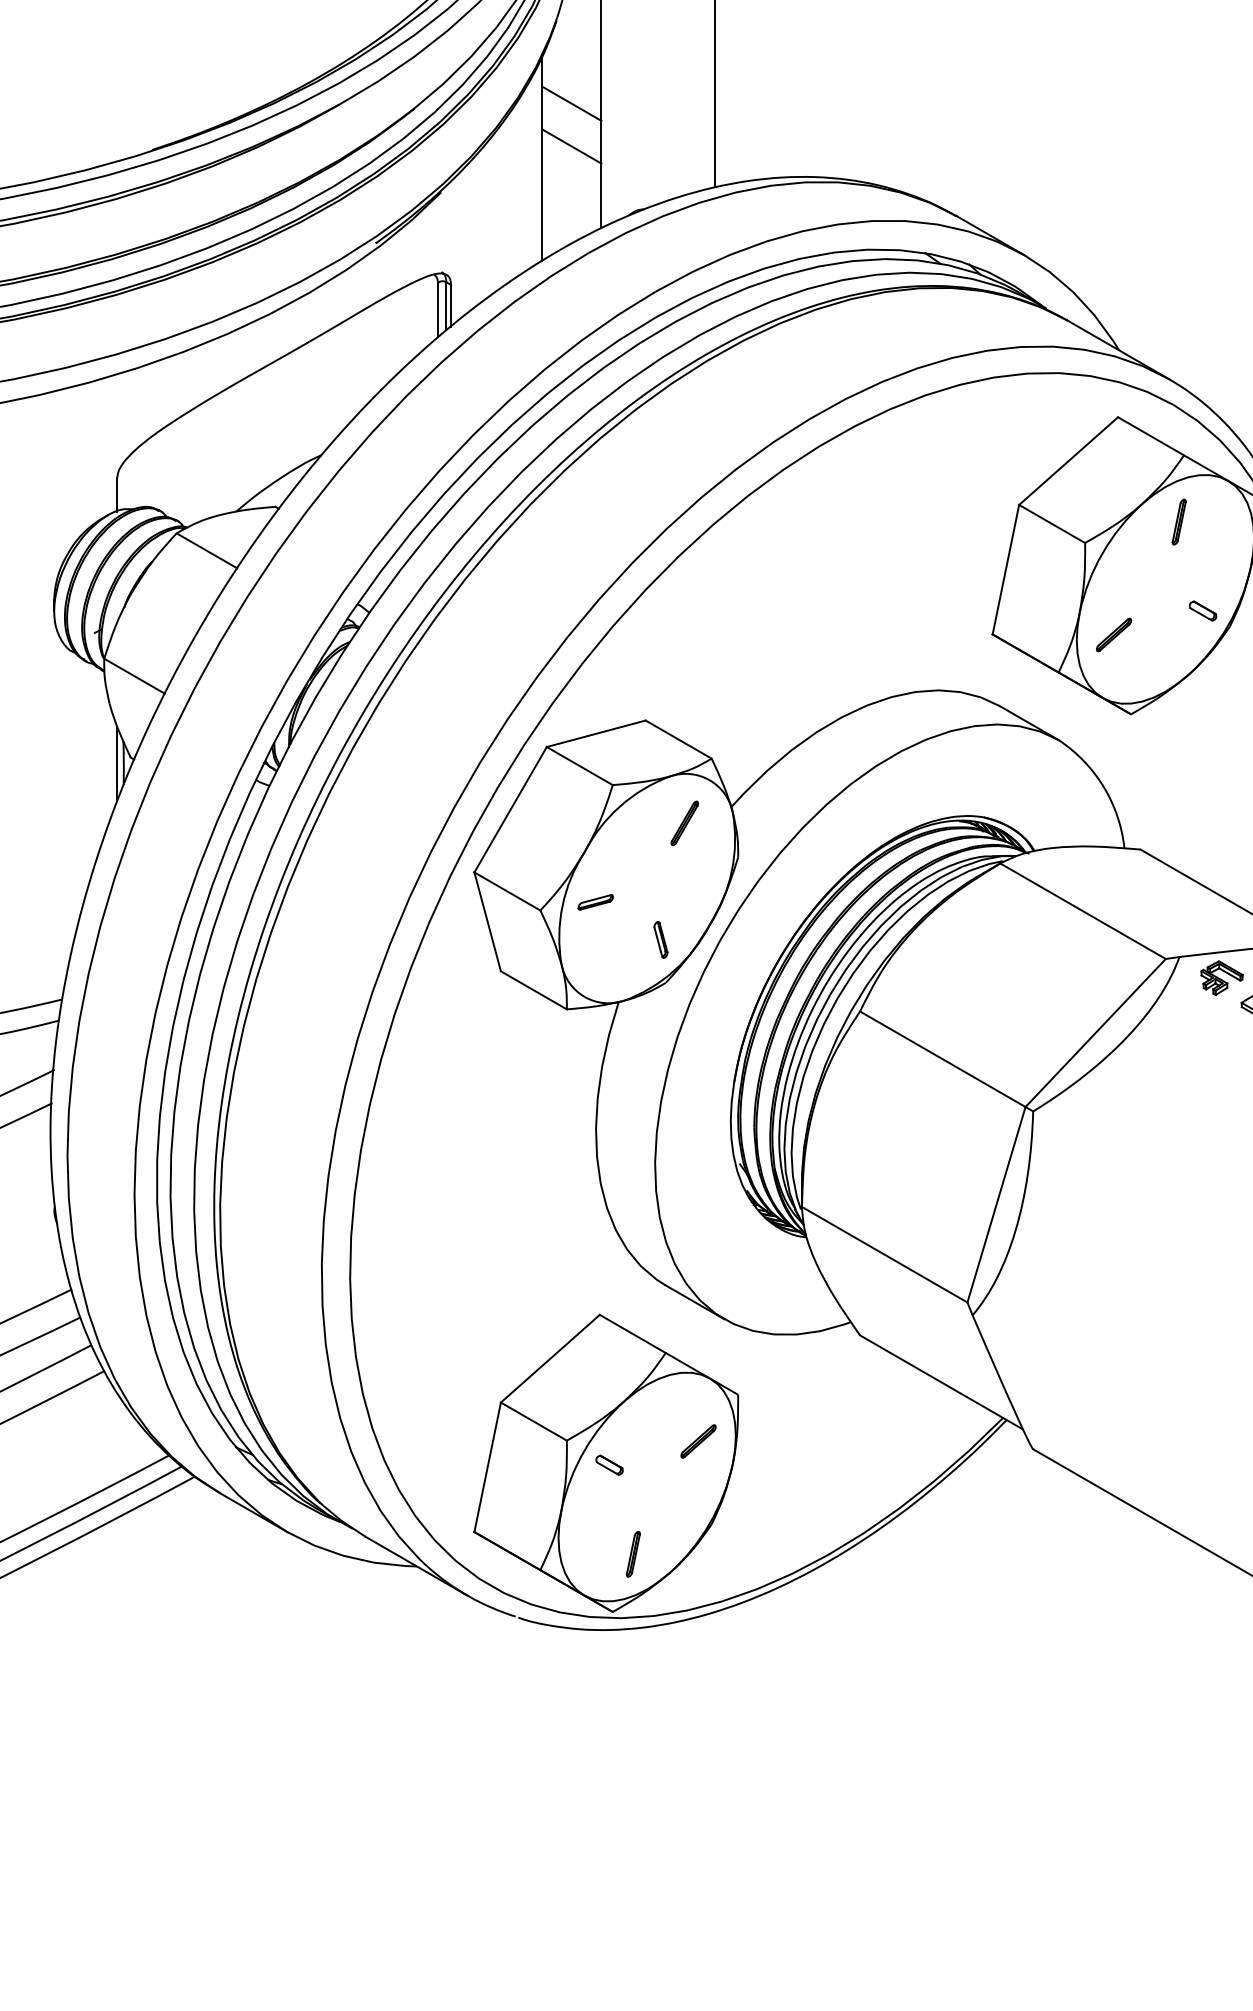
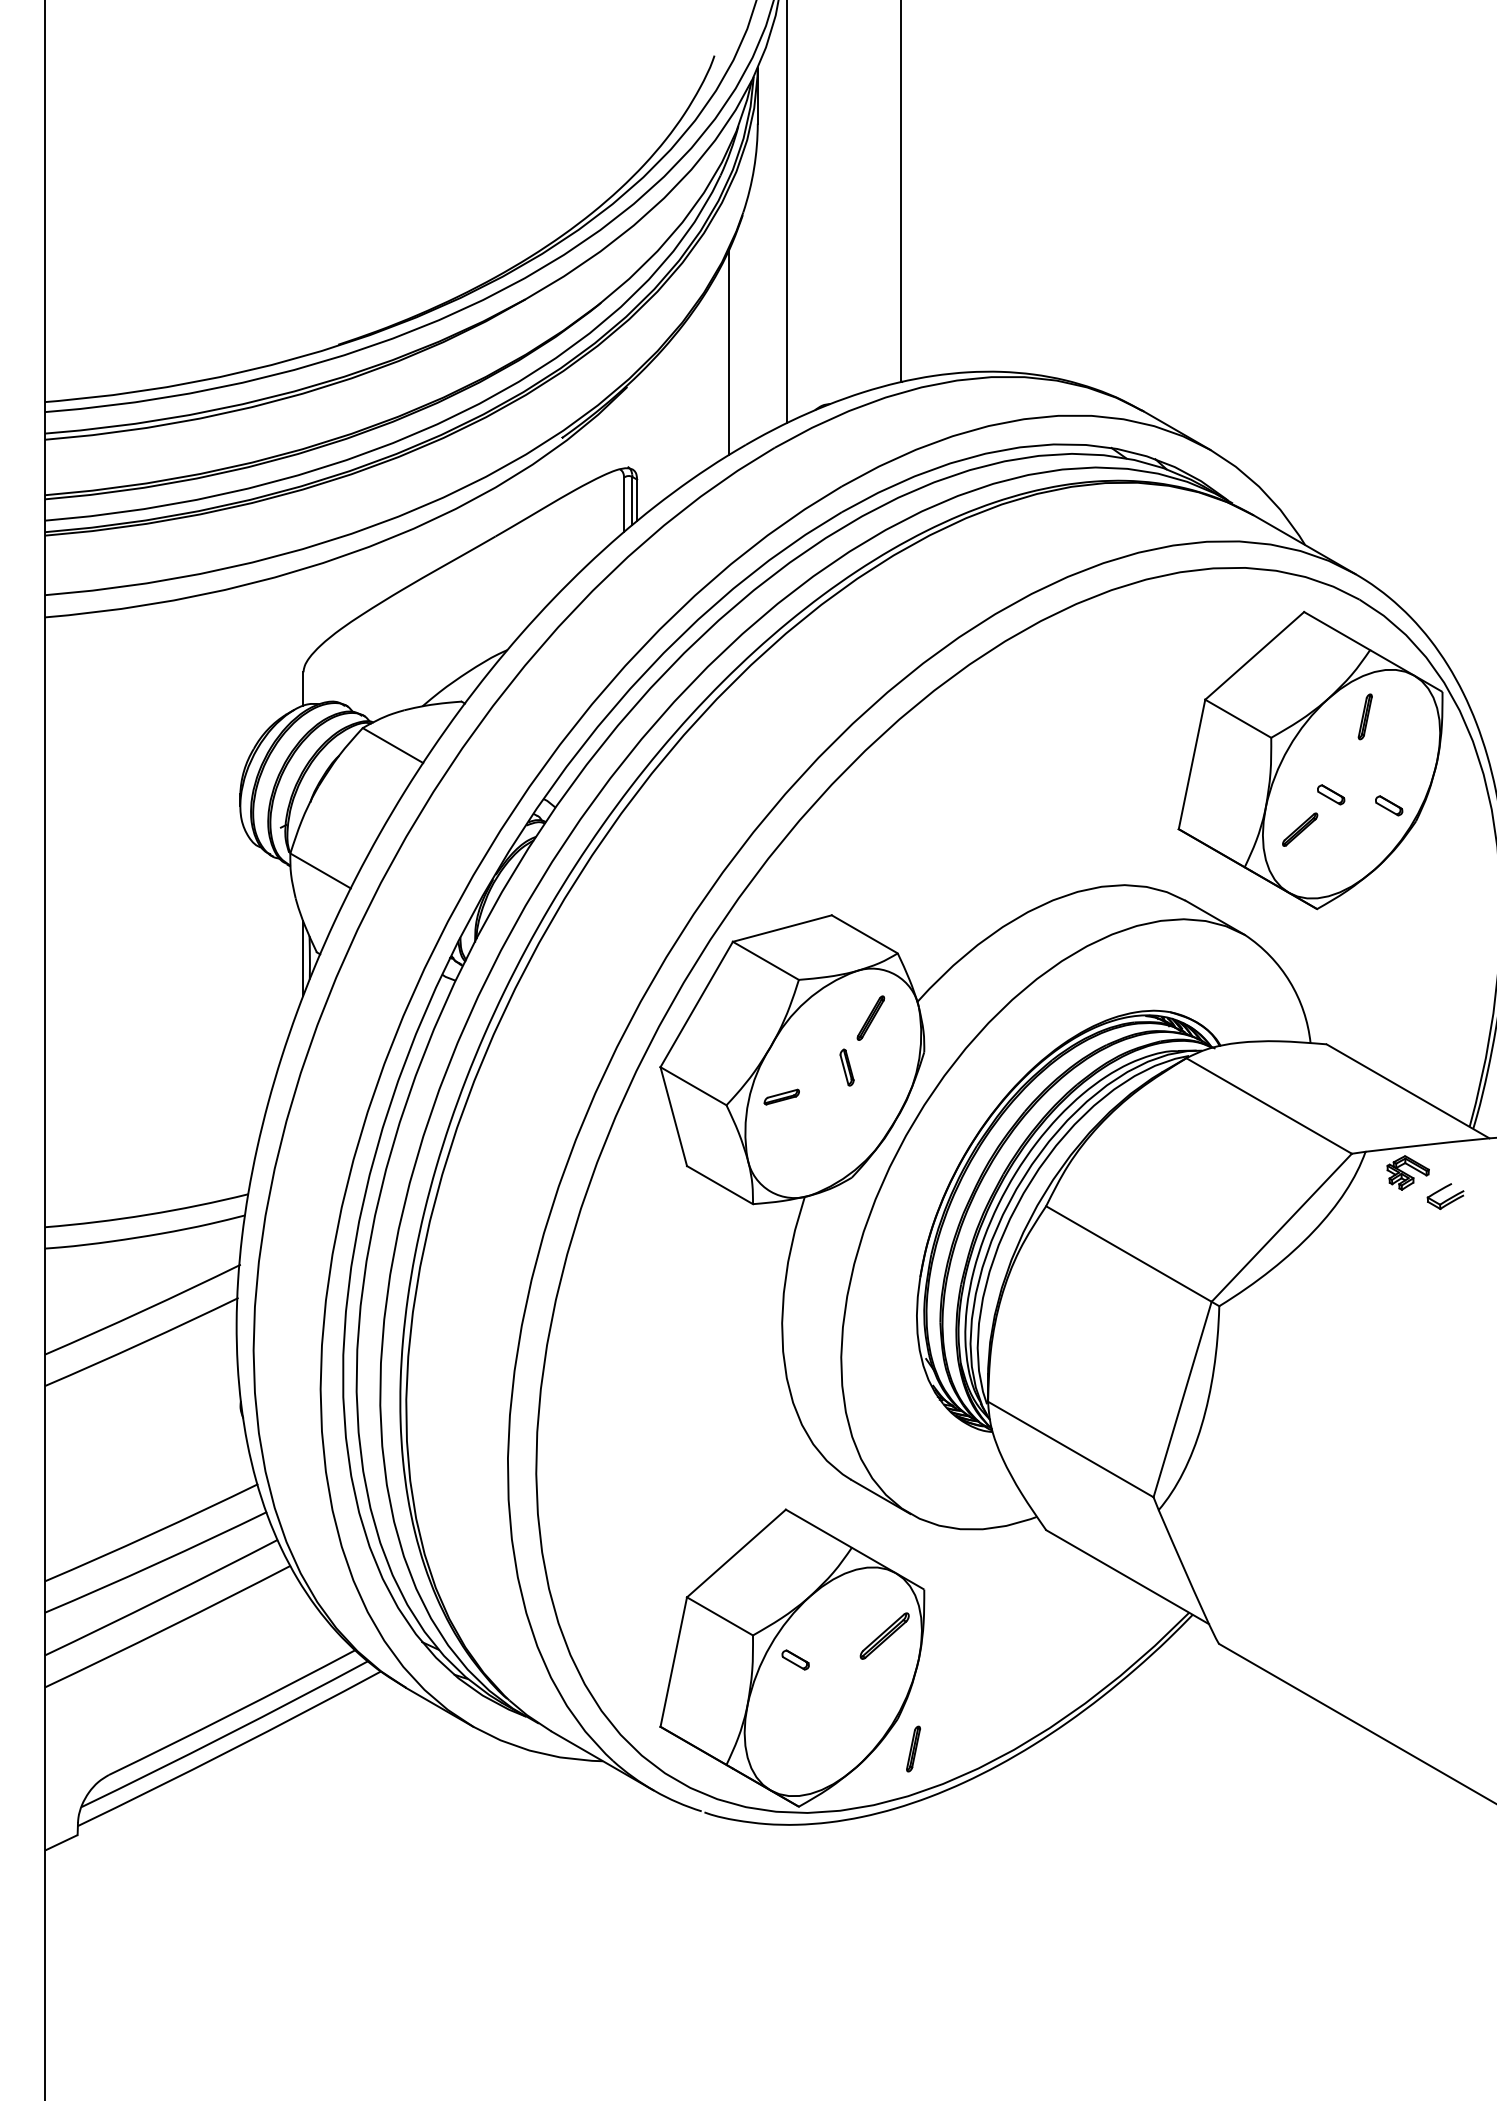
line: (571, 103) -> (757, 298), removed
line: (571, 146) -> (757, 341), removed
part: (1145, 599) -> (1331, 794), added
part: (660, 939) -> (846, 1067), moved
part: (698, 1441) -> (884, 1636), size x1.4
part: (633, 1553) -> (913, 1748), moved

